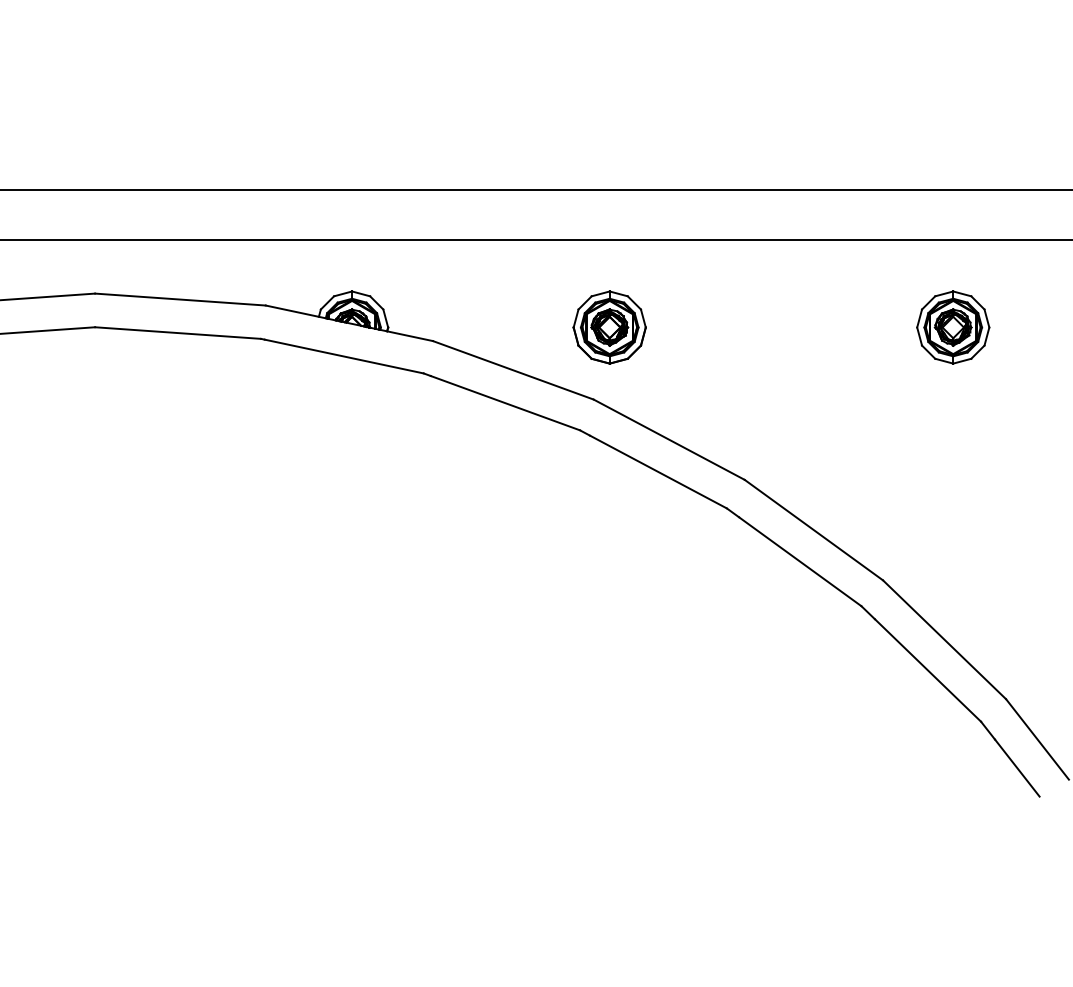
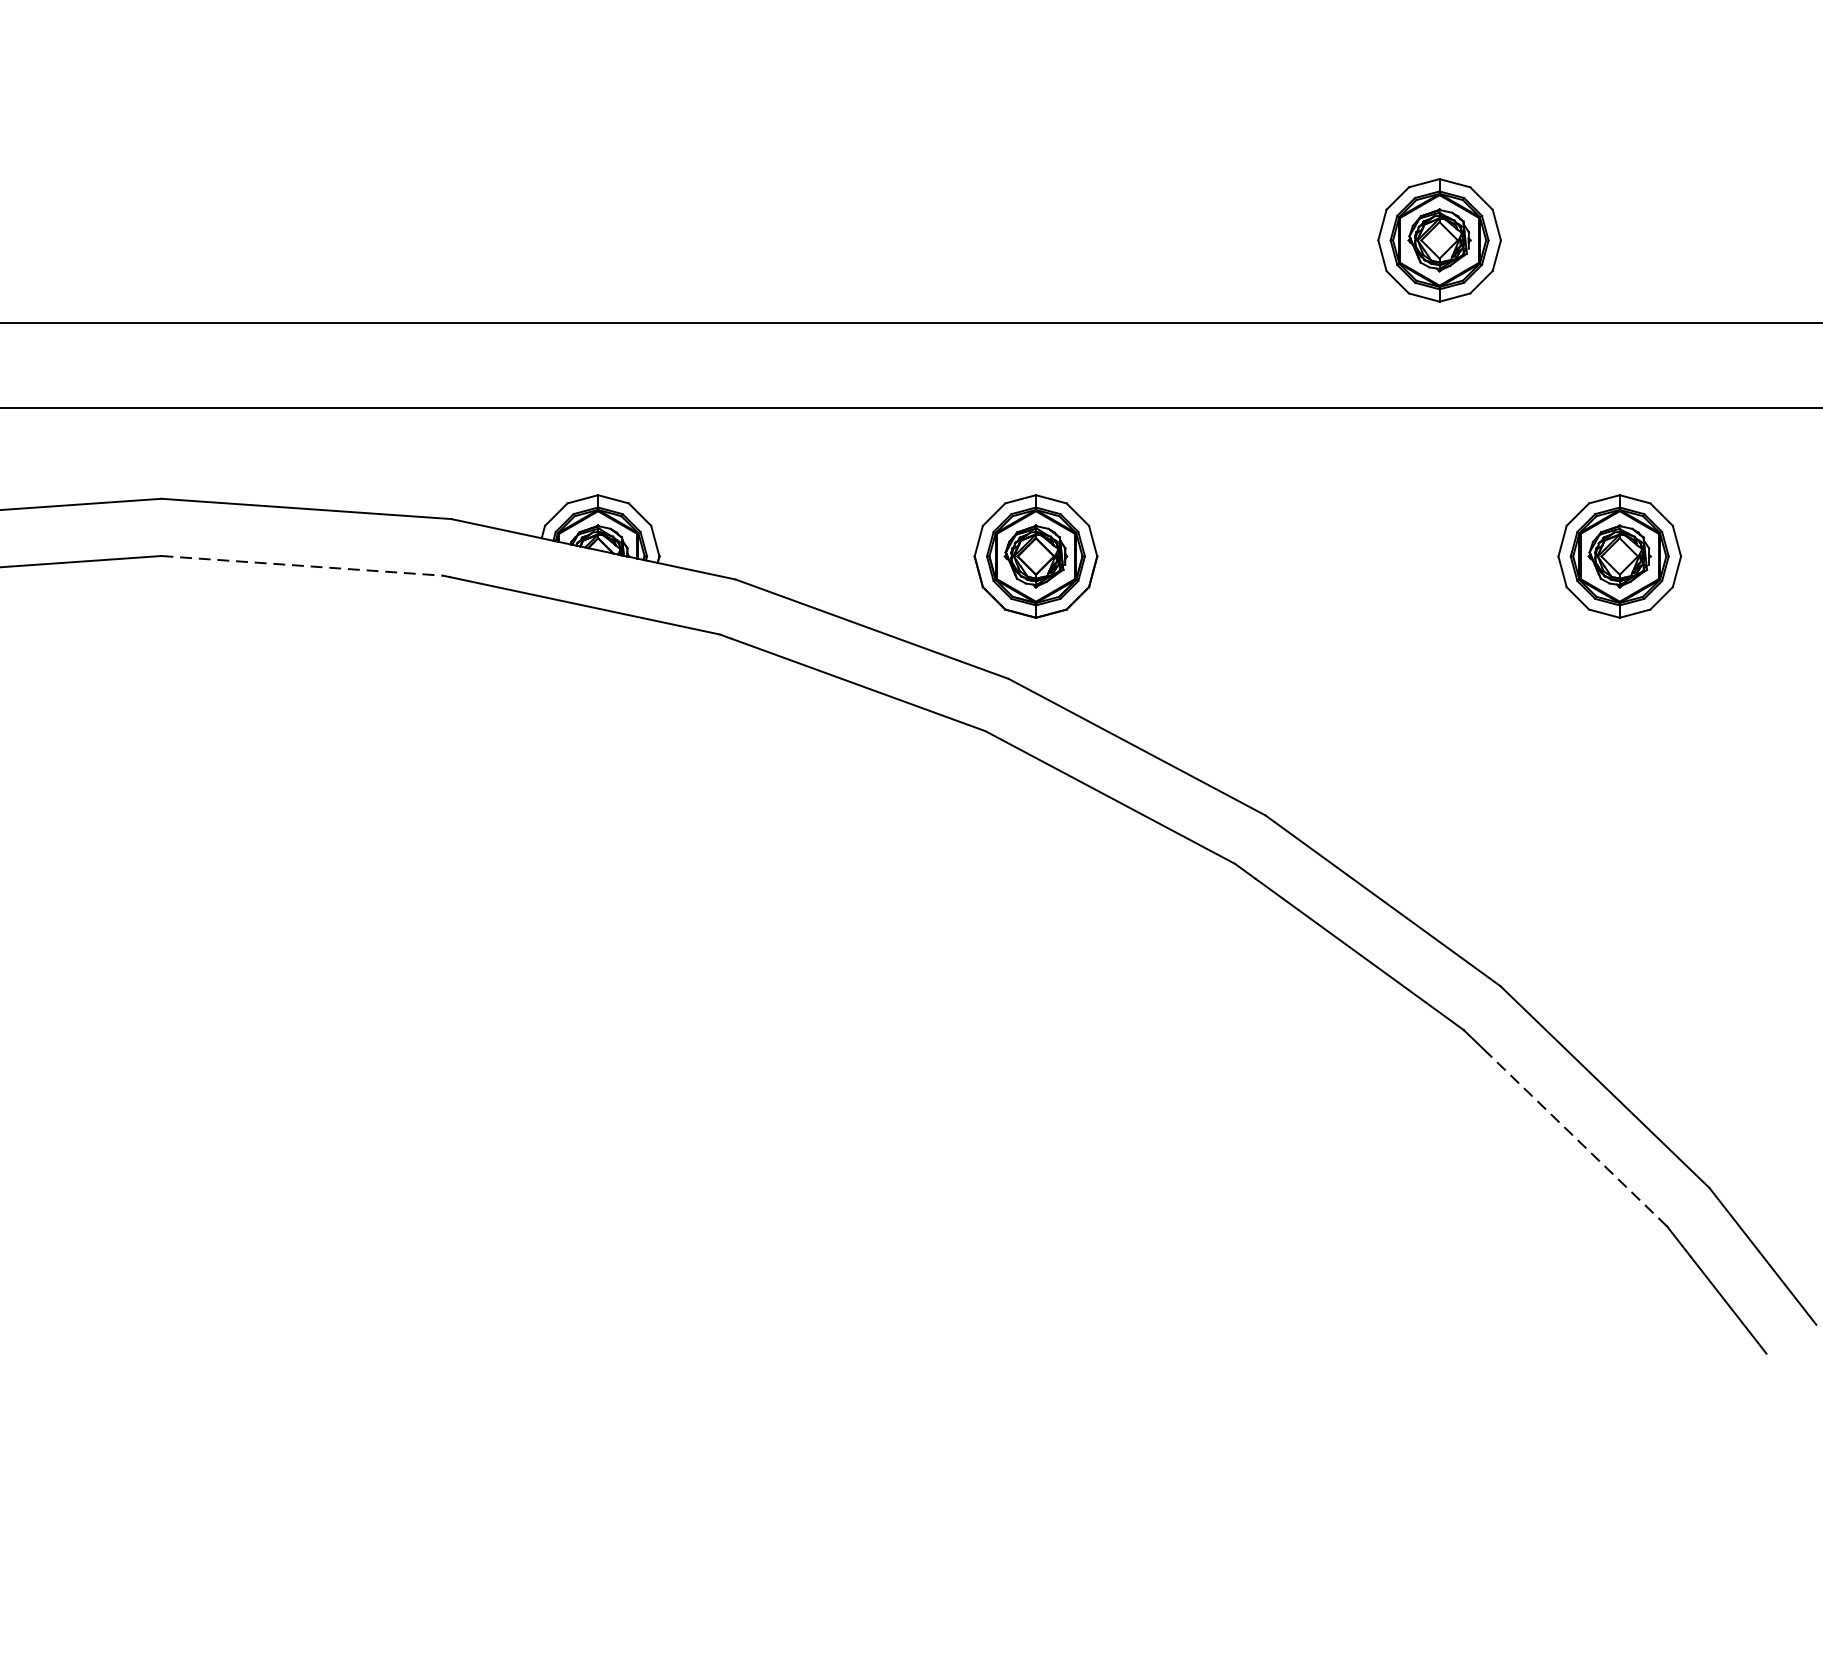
part: (847, 141) -> (1440, 240), added
line: (178, 333) -> (303, 566), solid -> dashed
line: (928, 670) -> (1577, 1139), solid -> dashed

